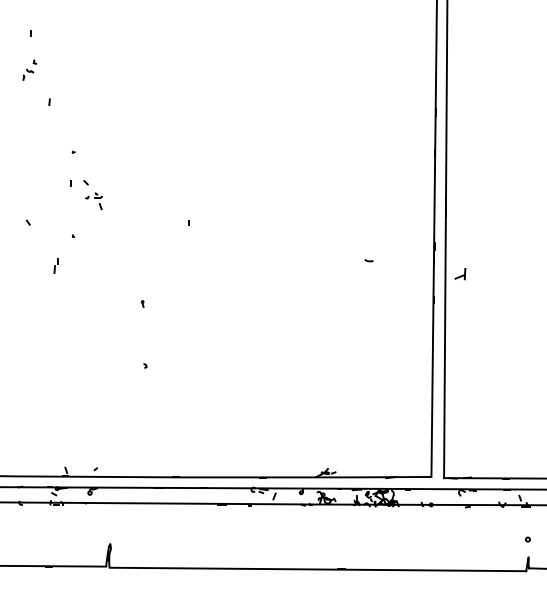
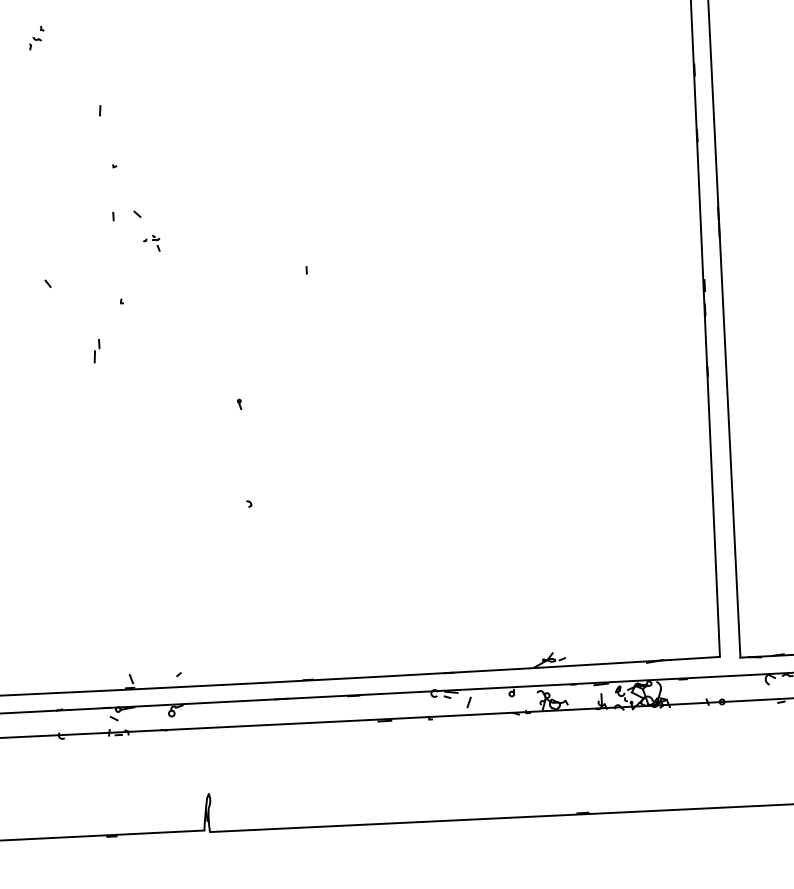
part: (29, 69) -> (36, 37), size x0.7
line: (49, 102) -> (100, 111), moved
part: (93, 201) -> (151, 243), size x0.6
arc: (368, 260) -> (599, 314), removed
part: (460, 274) -> (748, 328), removed

